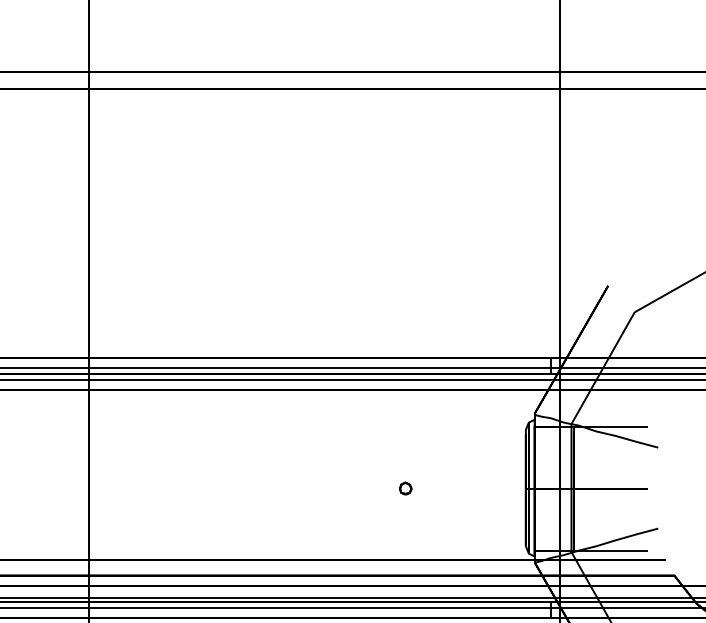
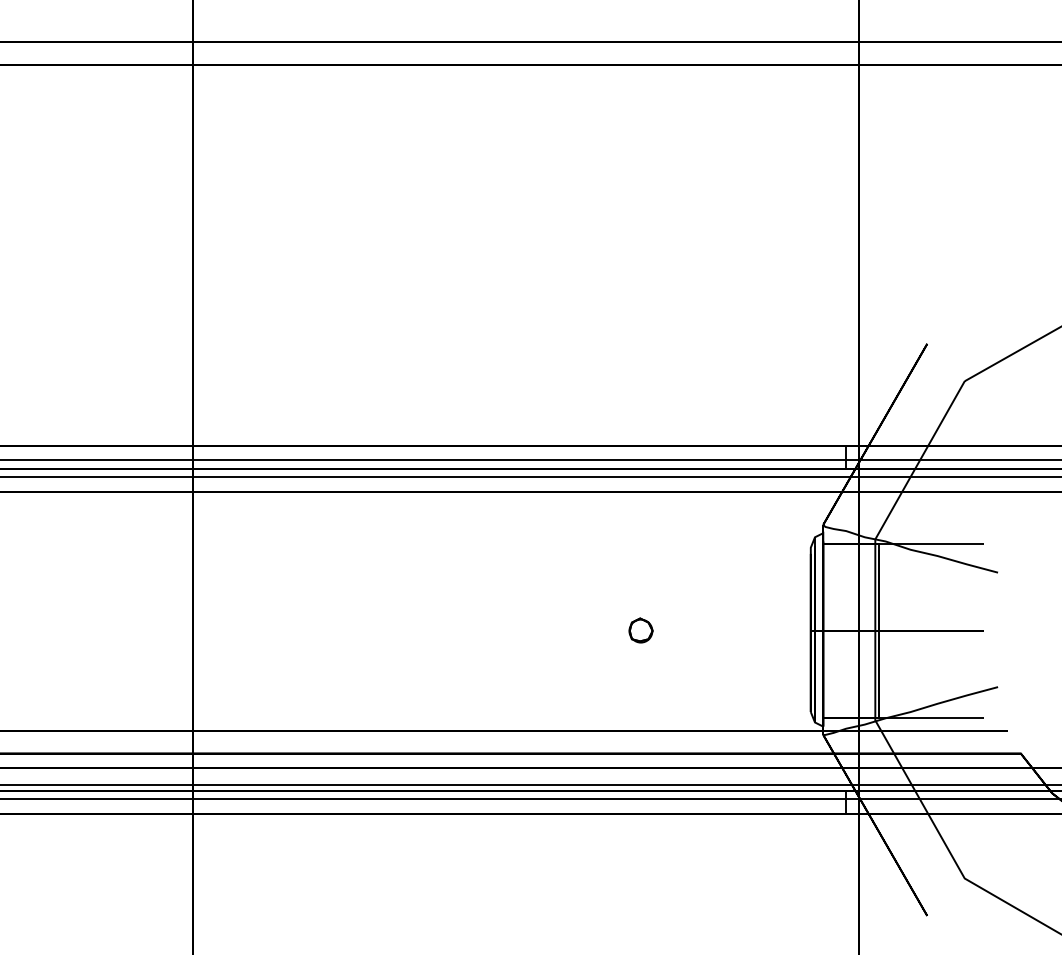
part: (405, 488) -> (640, 630), size x1.43

